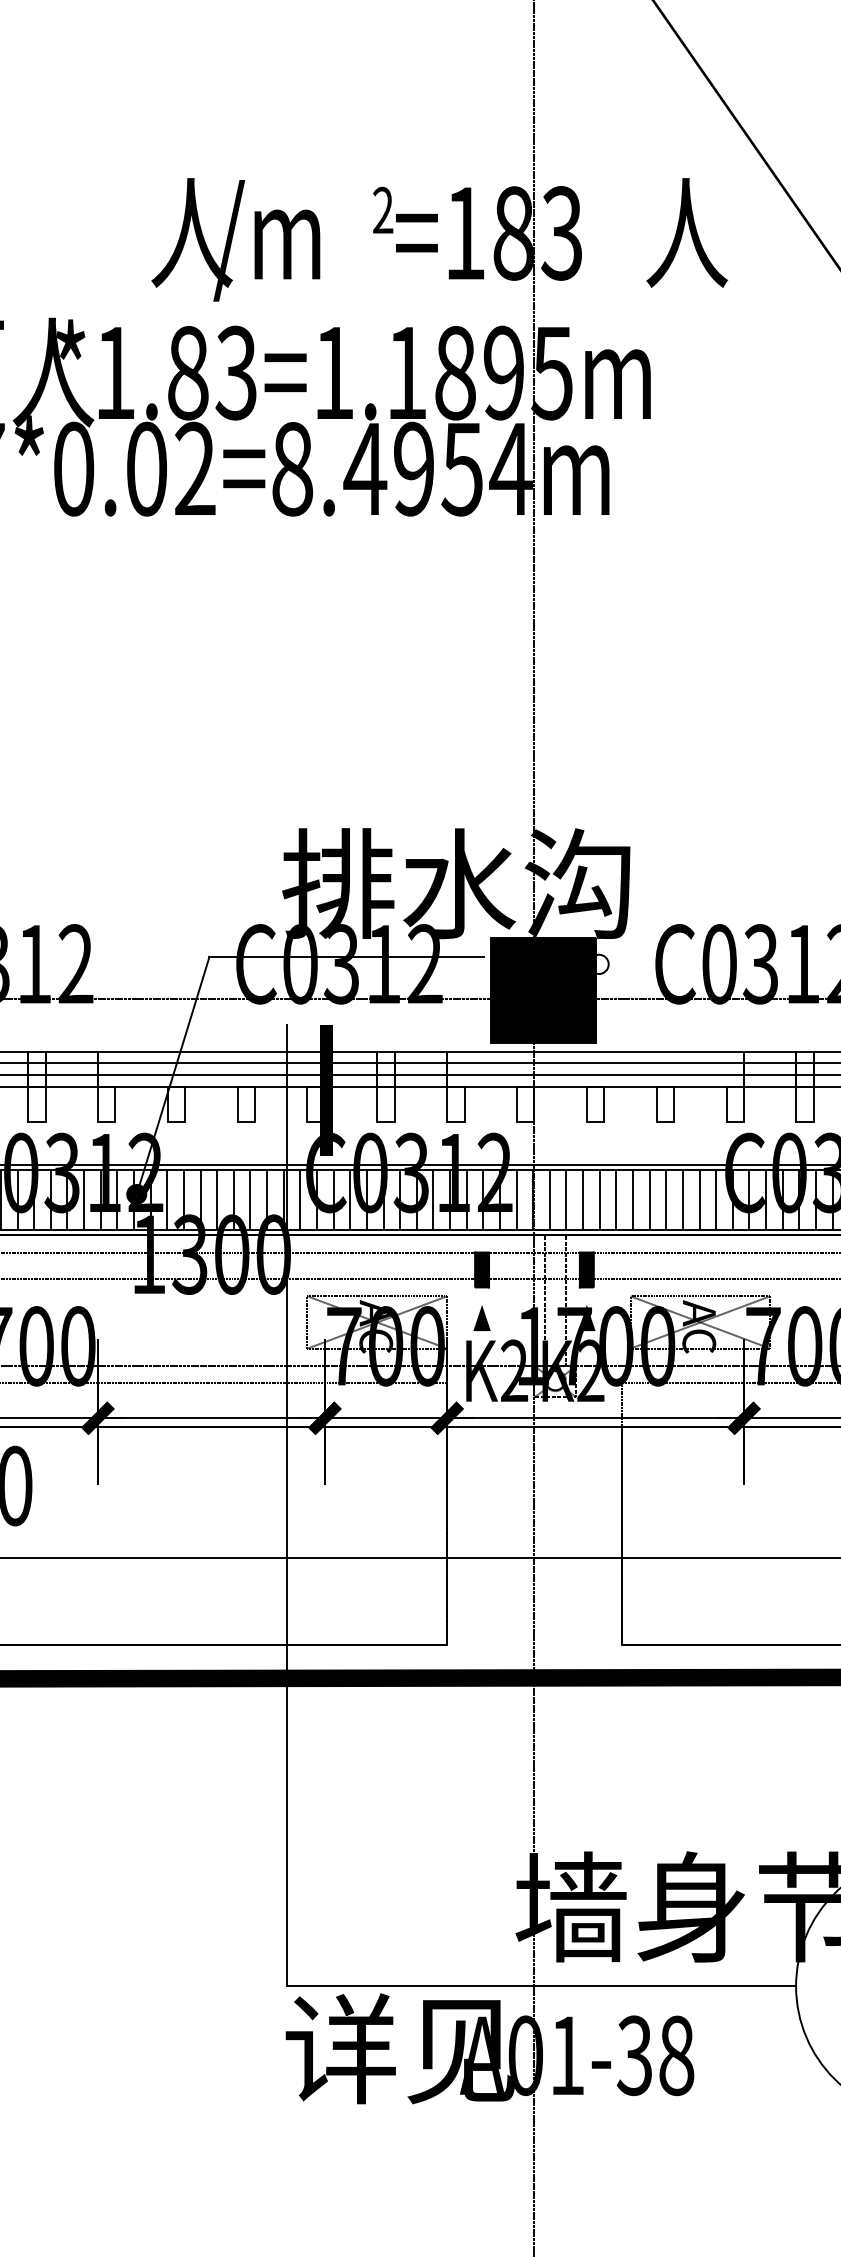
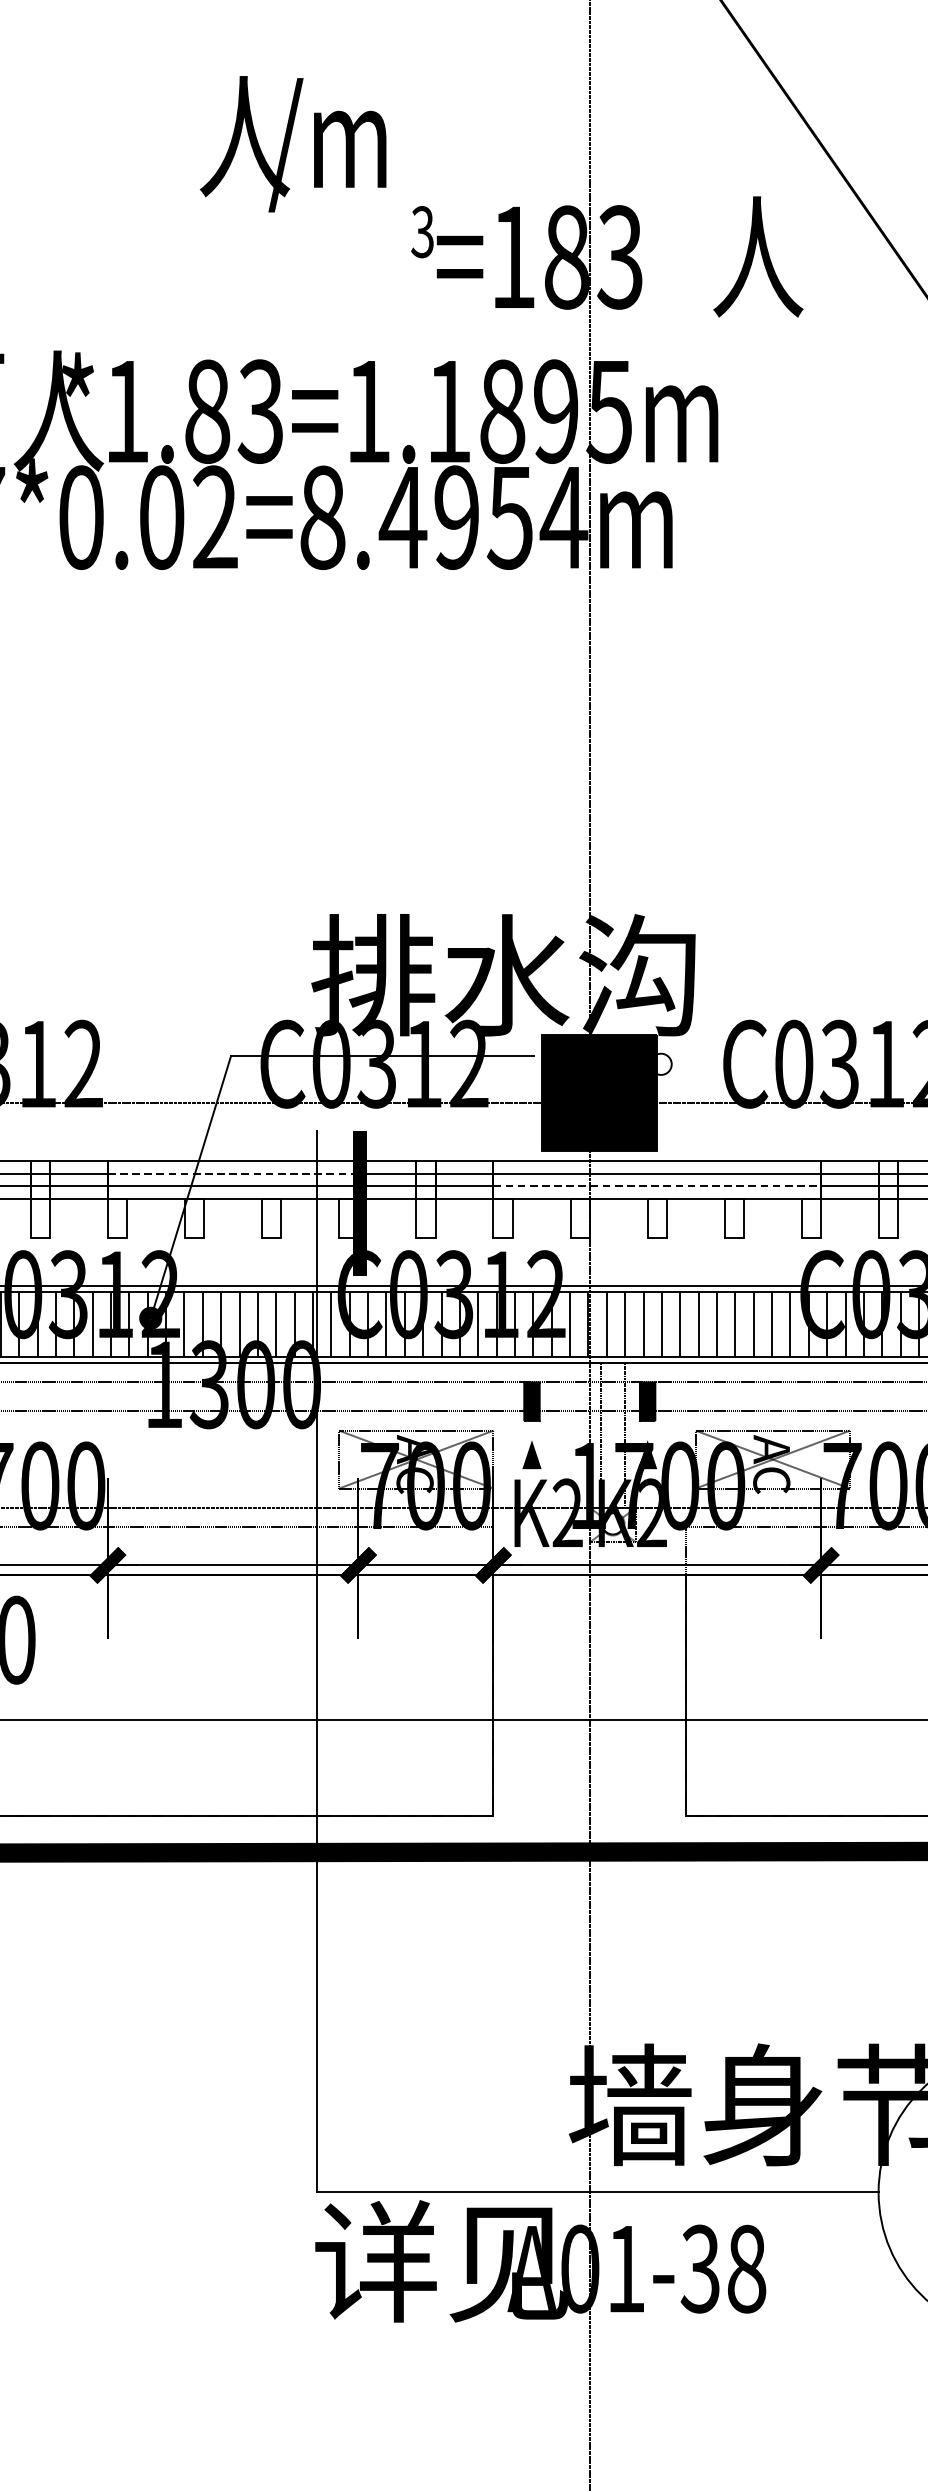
text: (382, 210) -> (422, 232), 2 -> 3
text: (235, 239) -> (292, 143), moved
line: (211, 1063) -> (233, 1173), solid -> dashed
line: (596, 1074) -> (658, 1185), solid -> dashed

